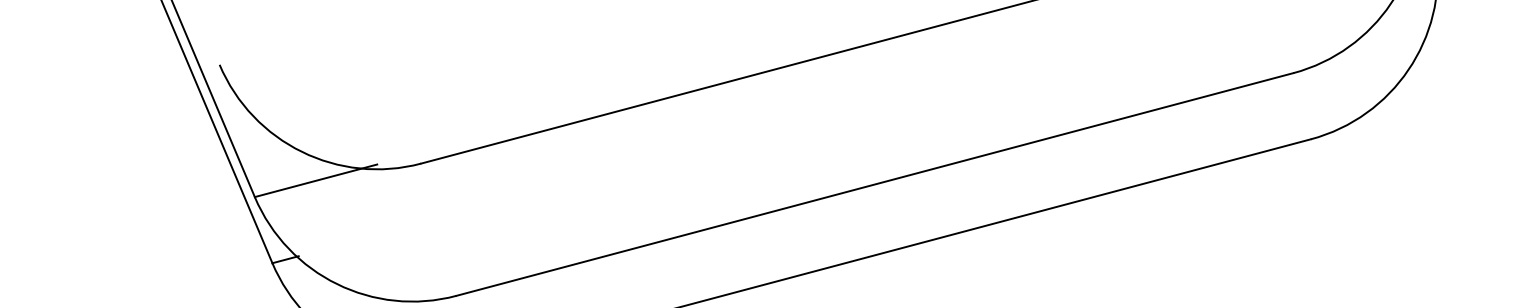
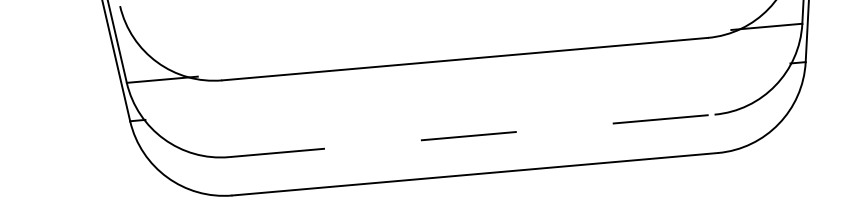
line: (874, 183) -> (471, 135), solid -> dashed

